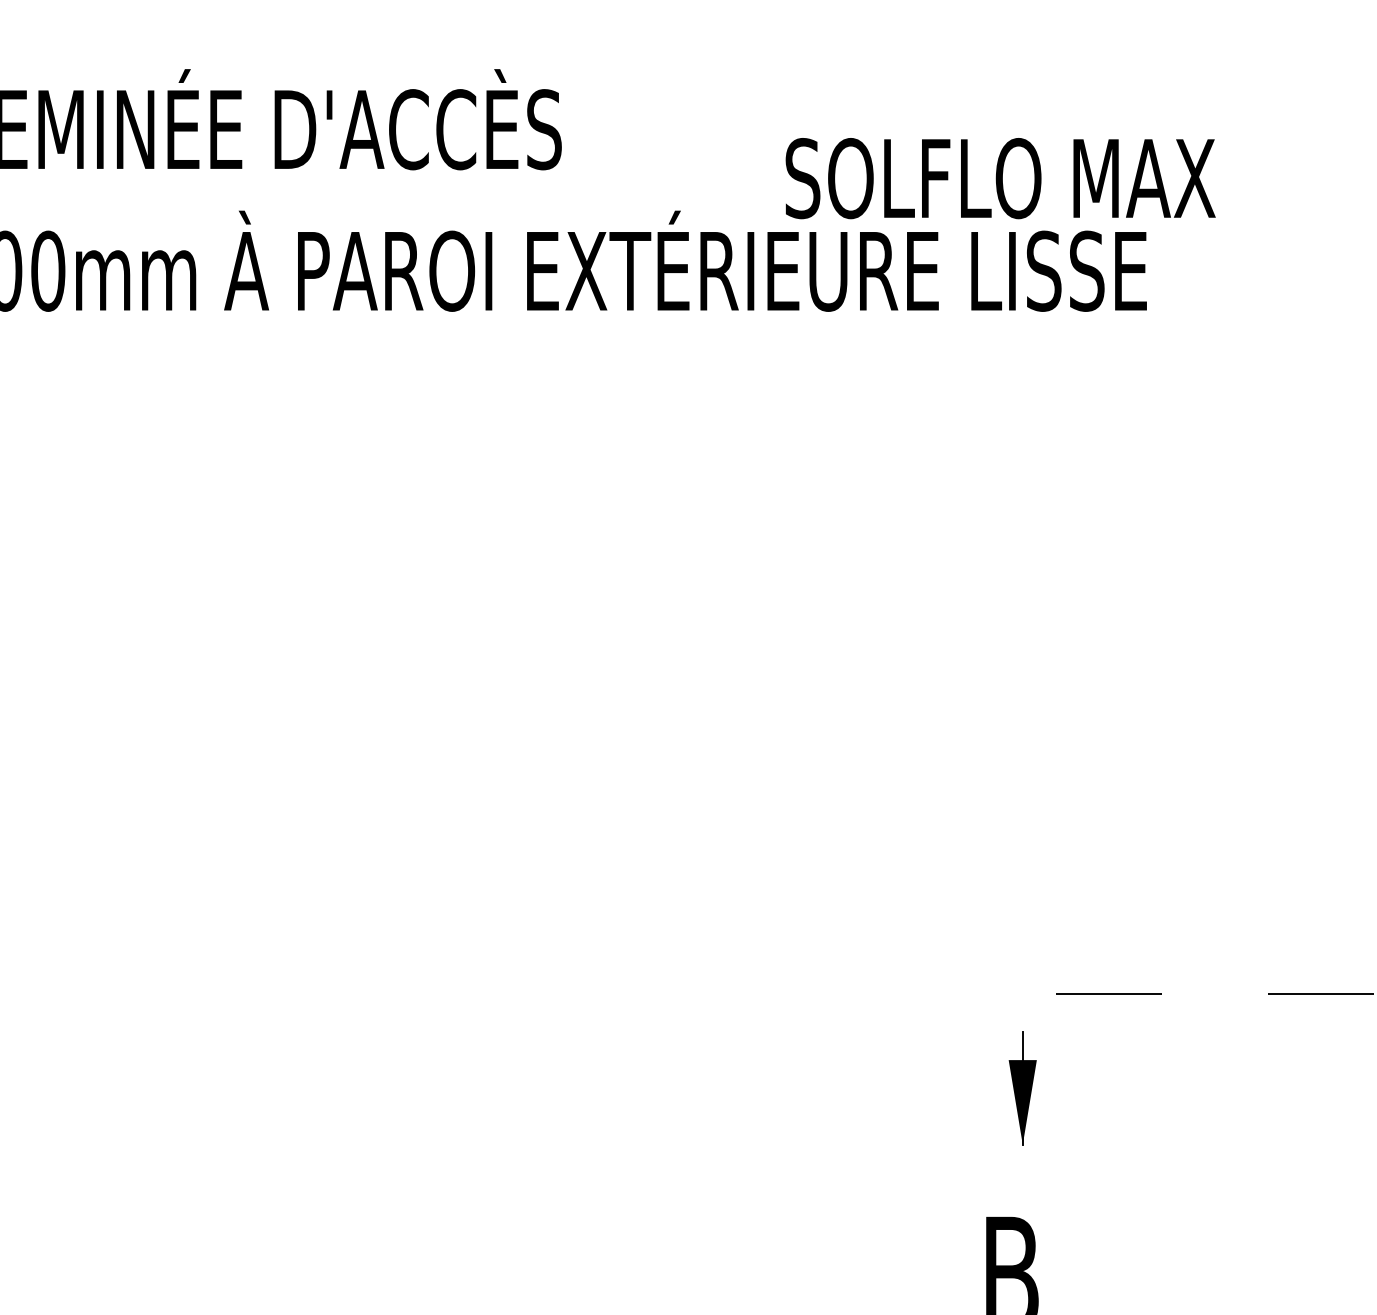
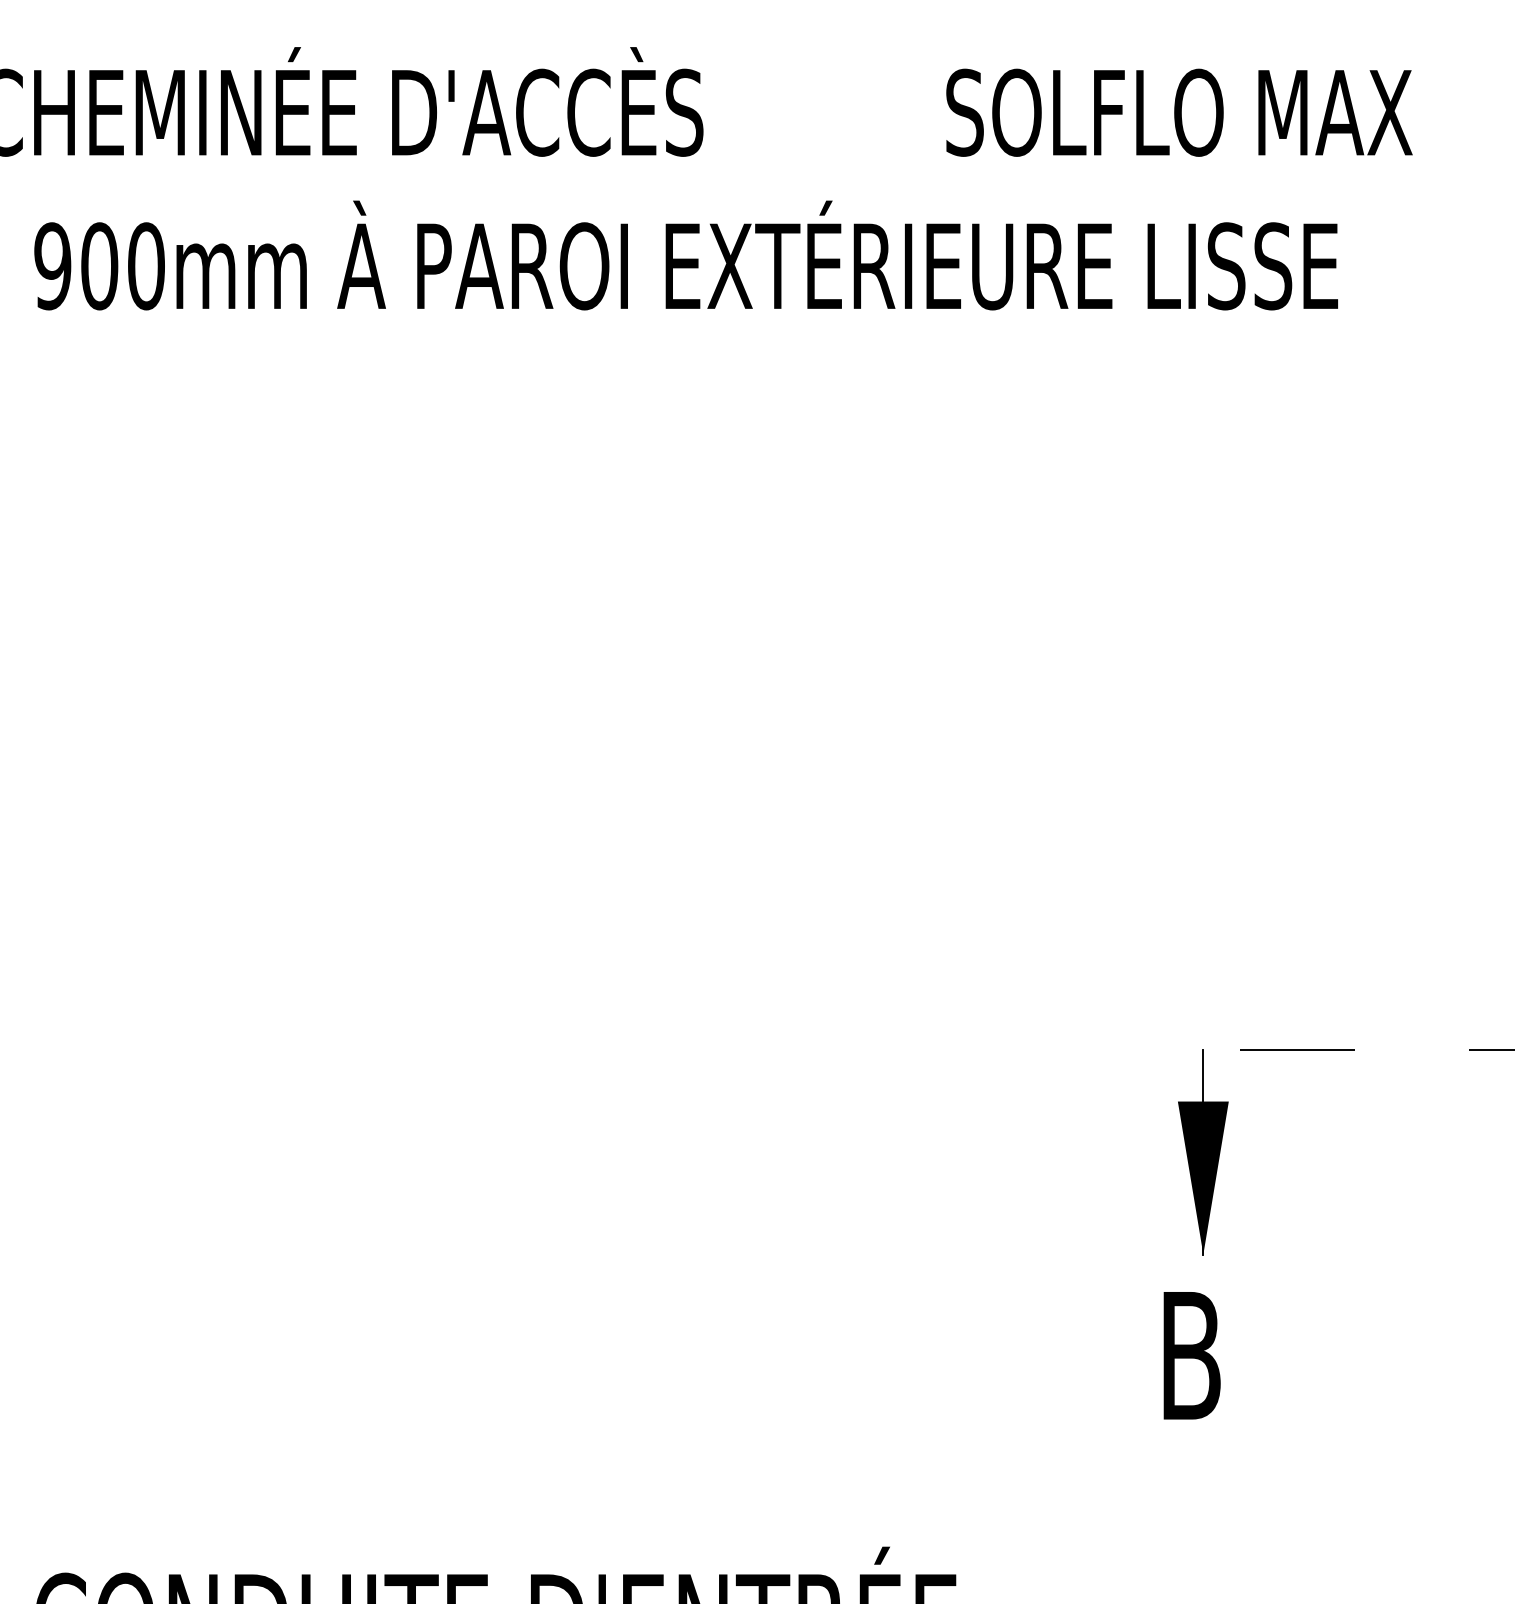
text: (1000, 178) -> (1179, 112), moved
part: (1022, 1088) -> (1203, 1152), size x1.67

